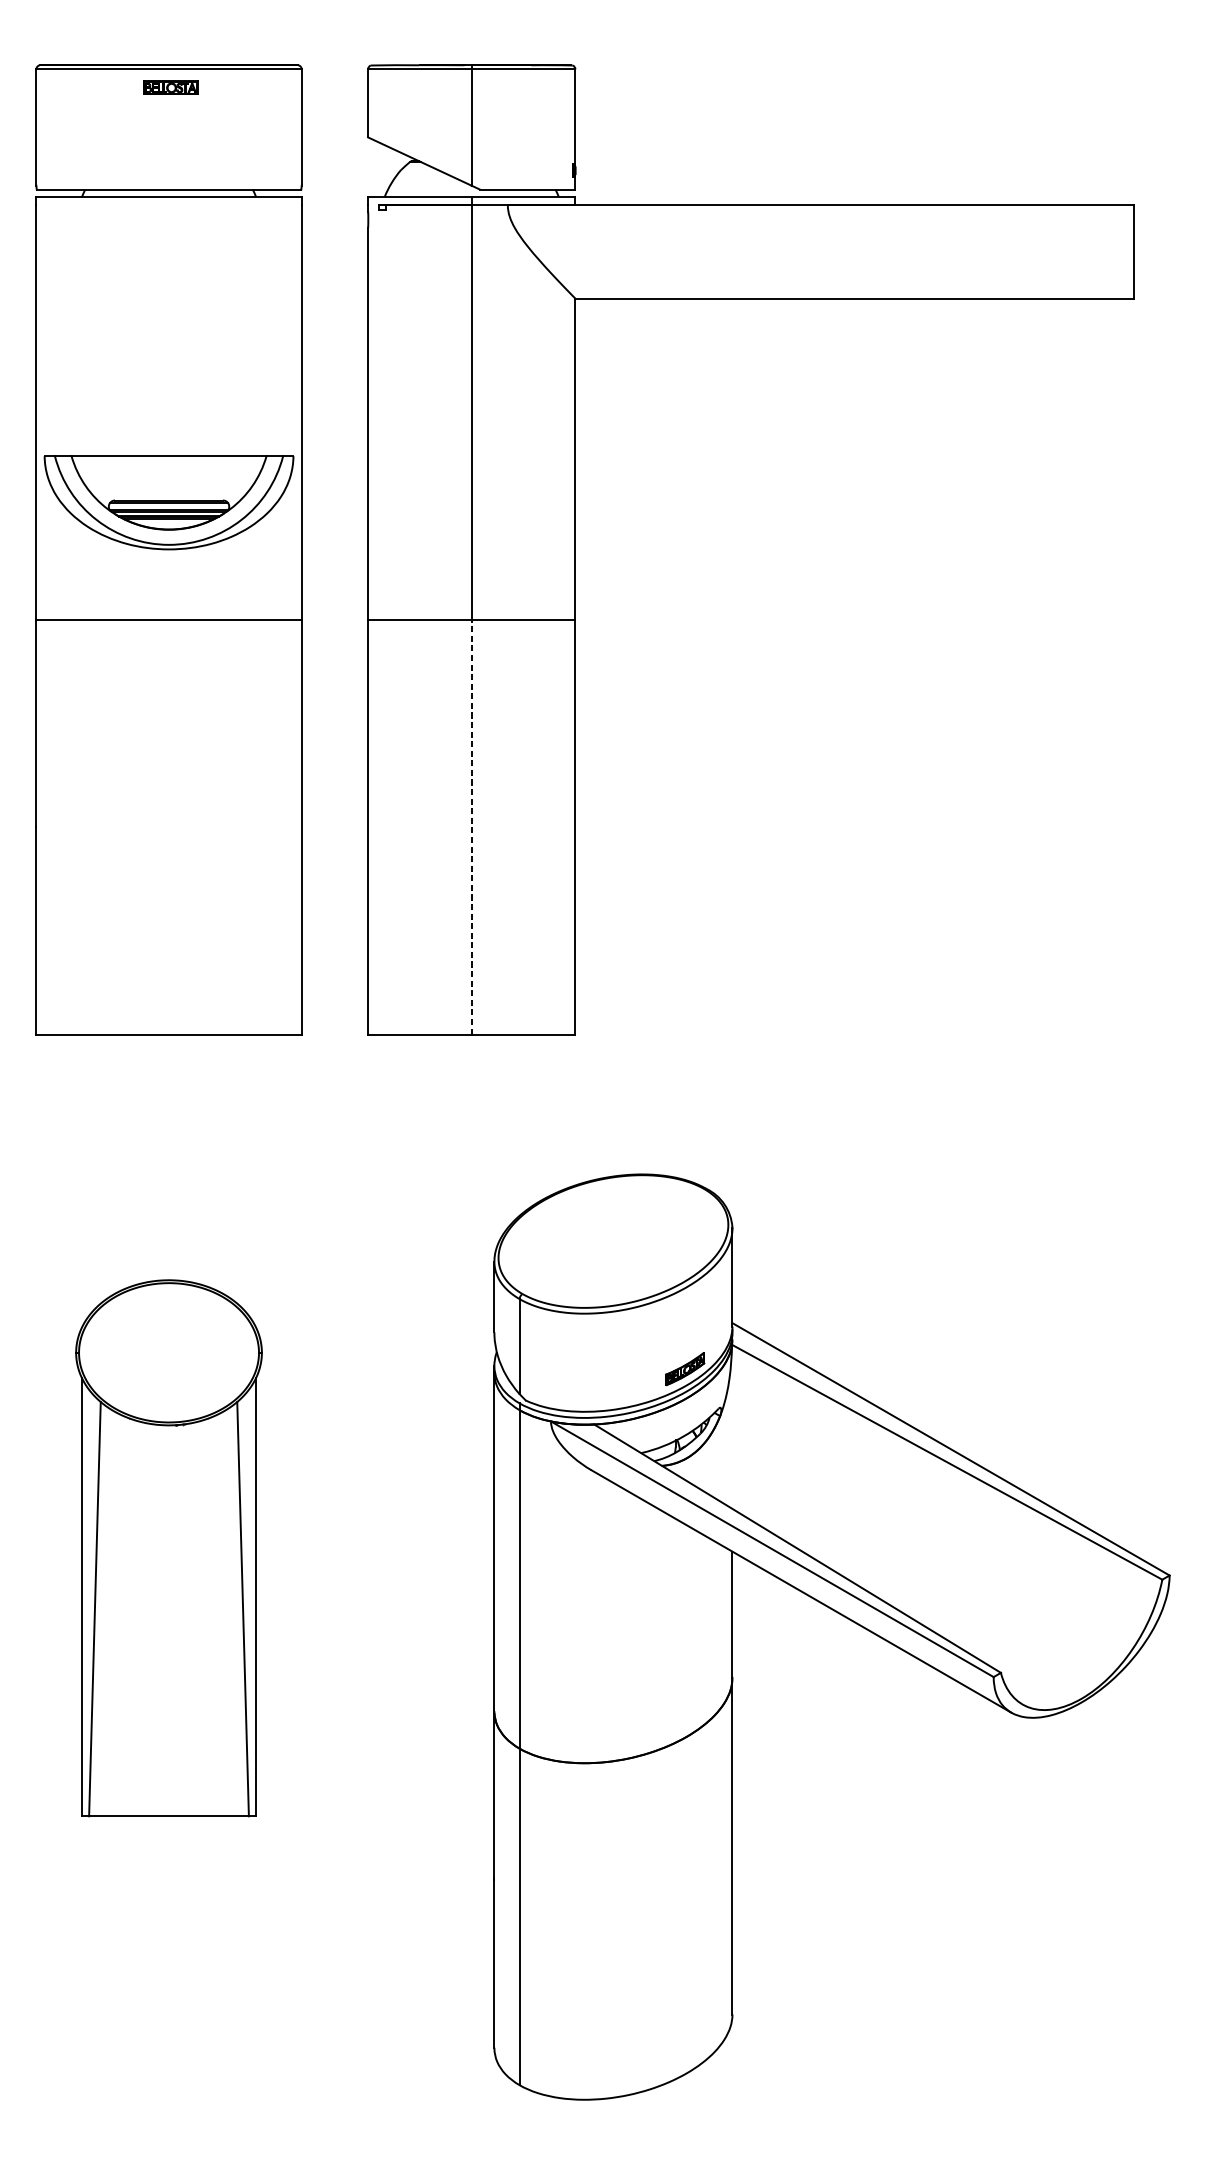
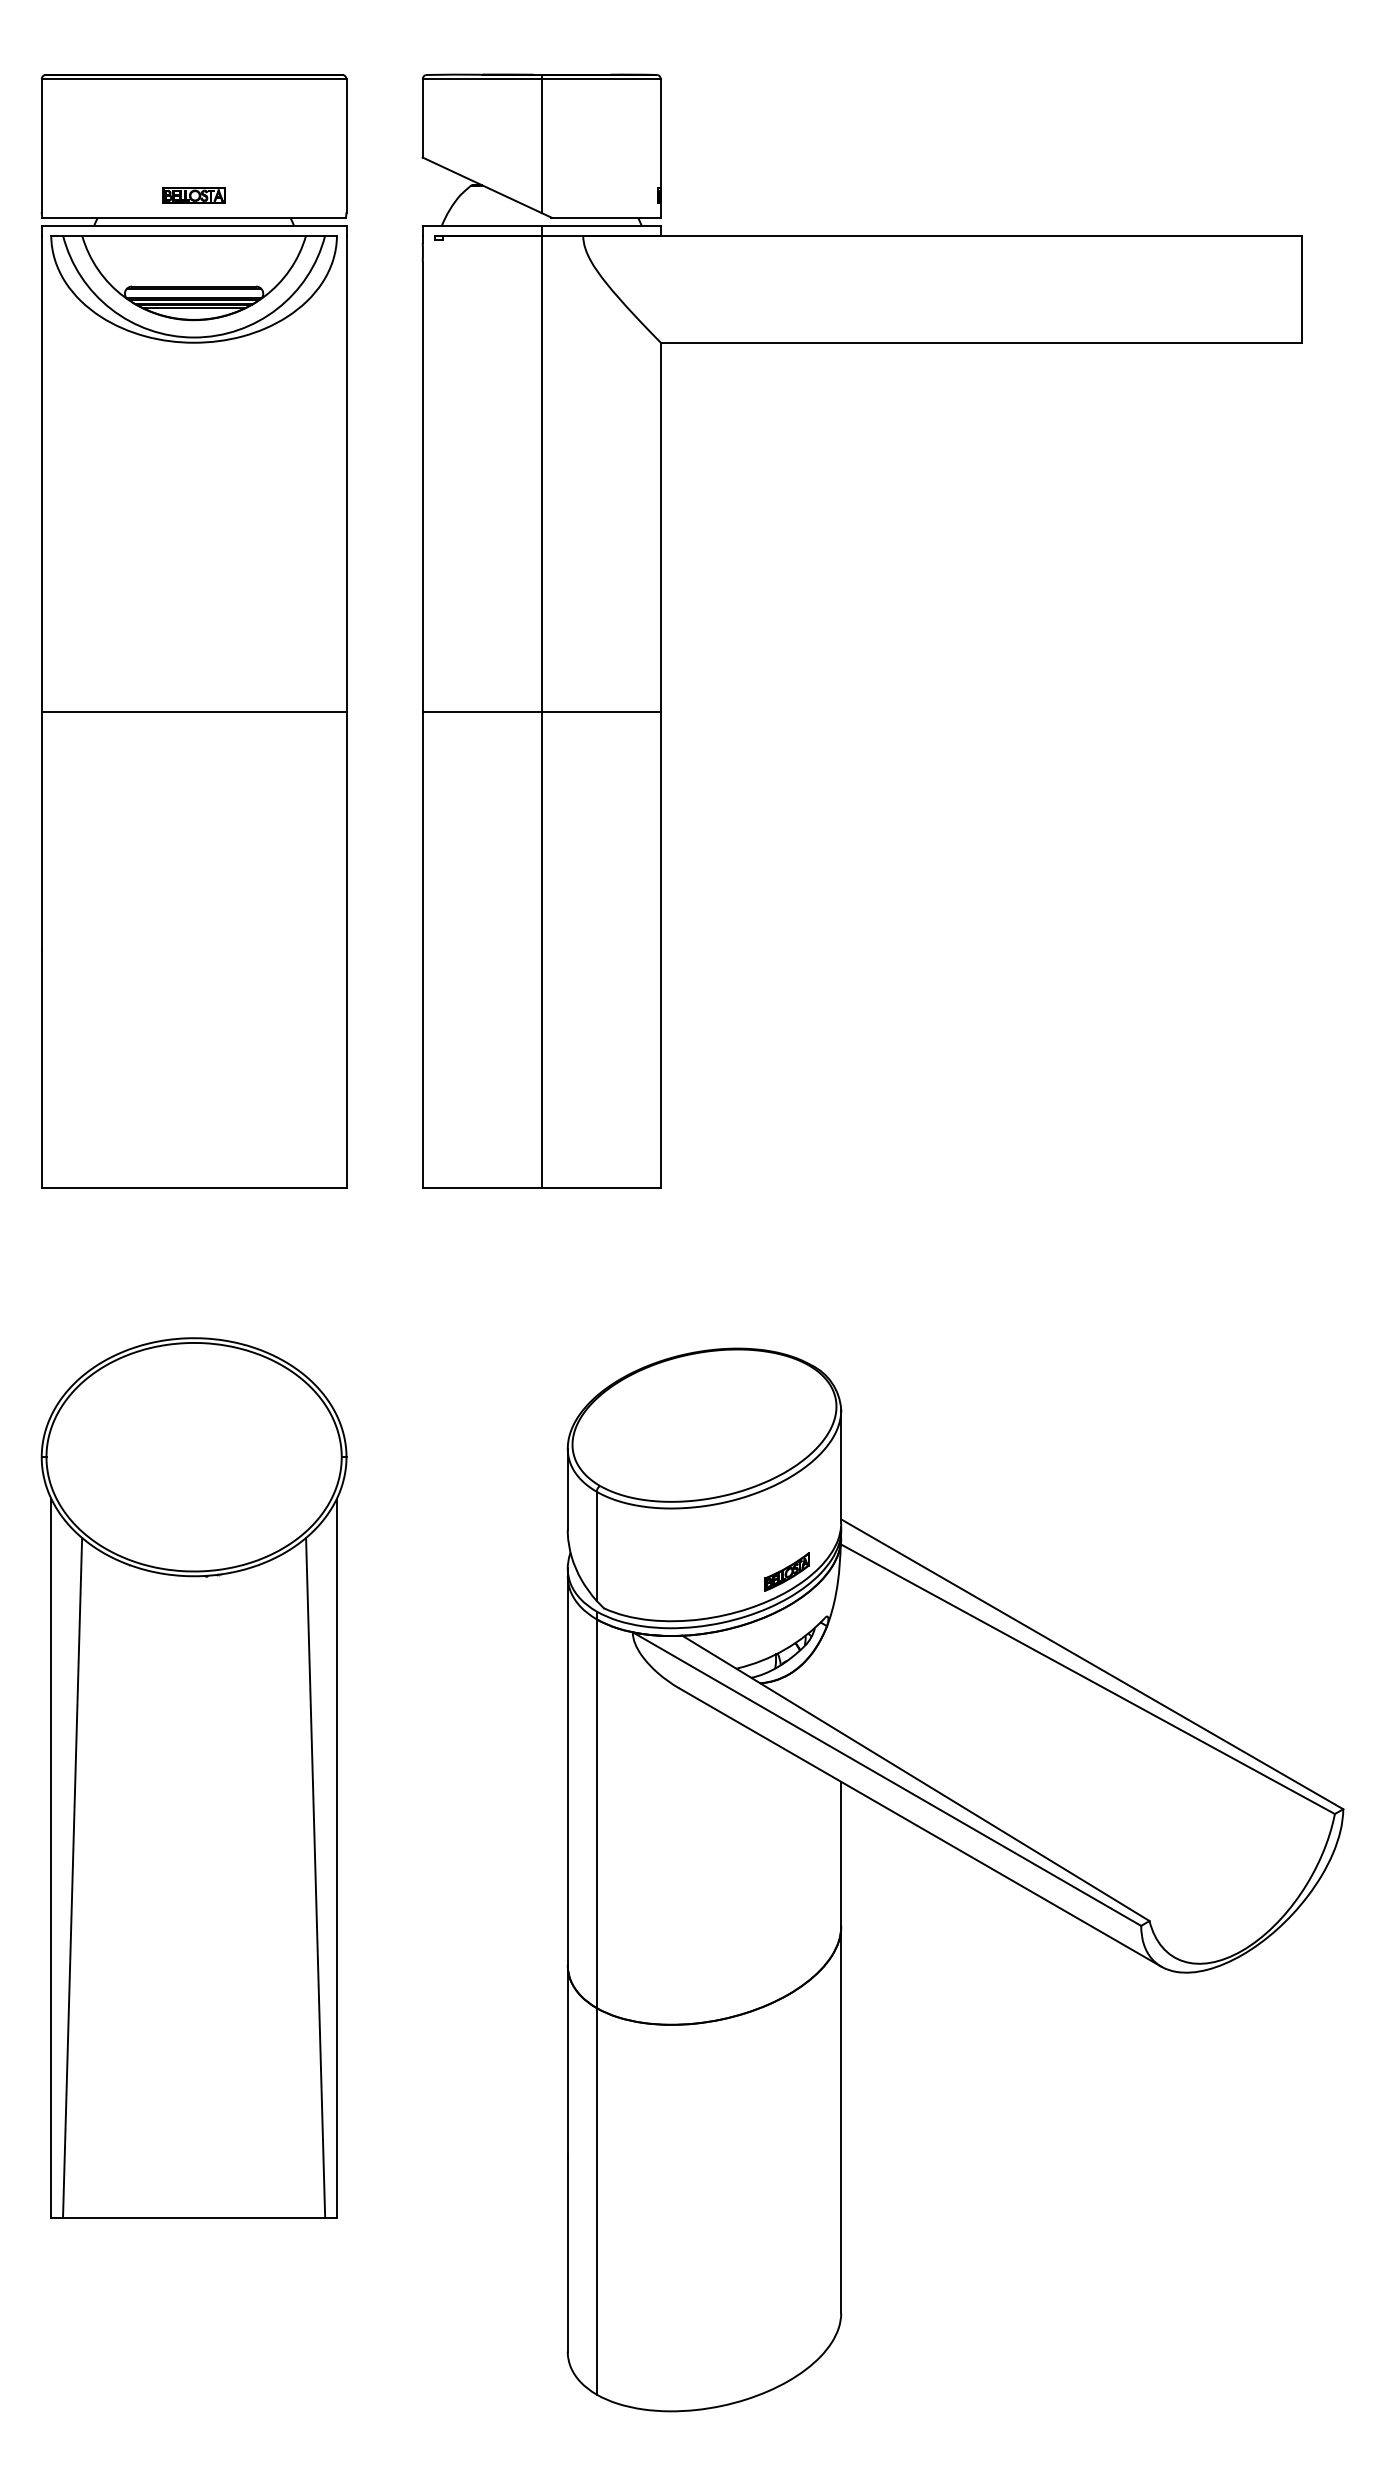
part: (170, 87) -> (193, 195), moved
part: (168, 503) -> (193, 289), moved
line: (471, 826) -> (541, 949), dashed -> solid
part: (168, 1547) -> (193, 1777), size x1.43

